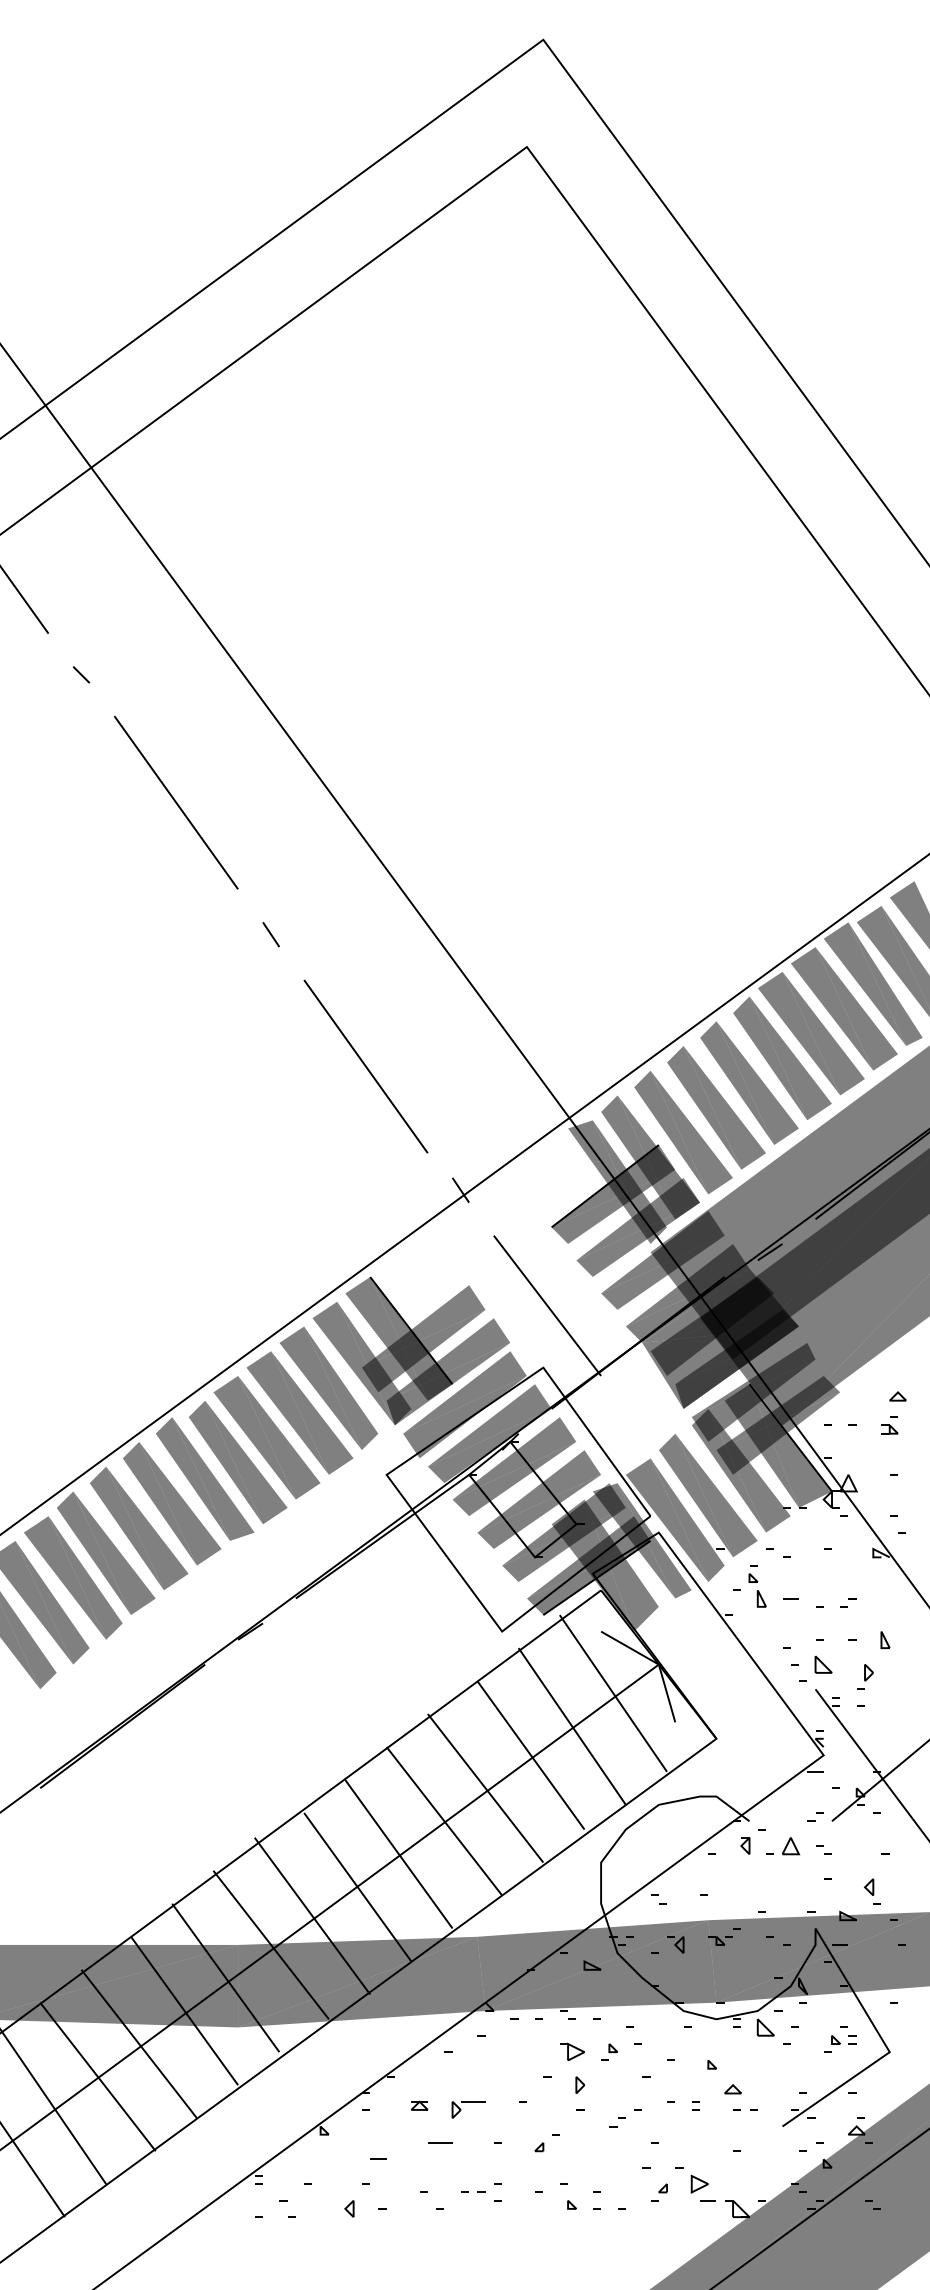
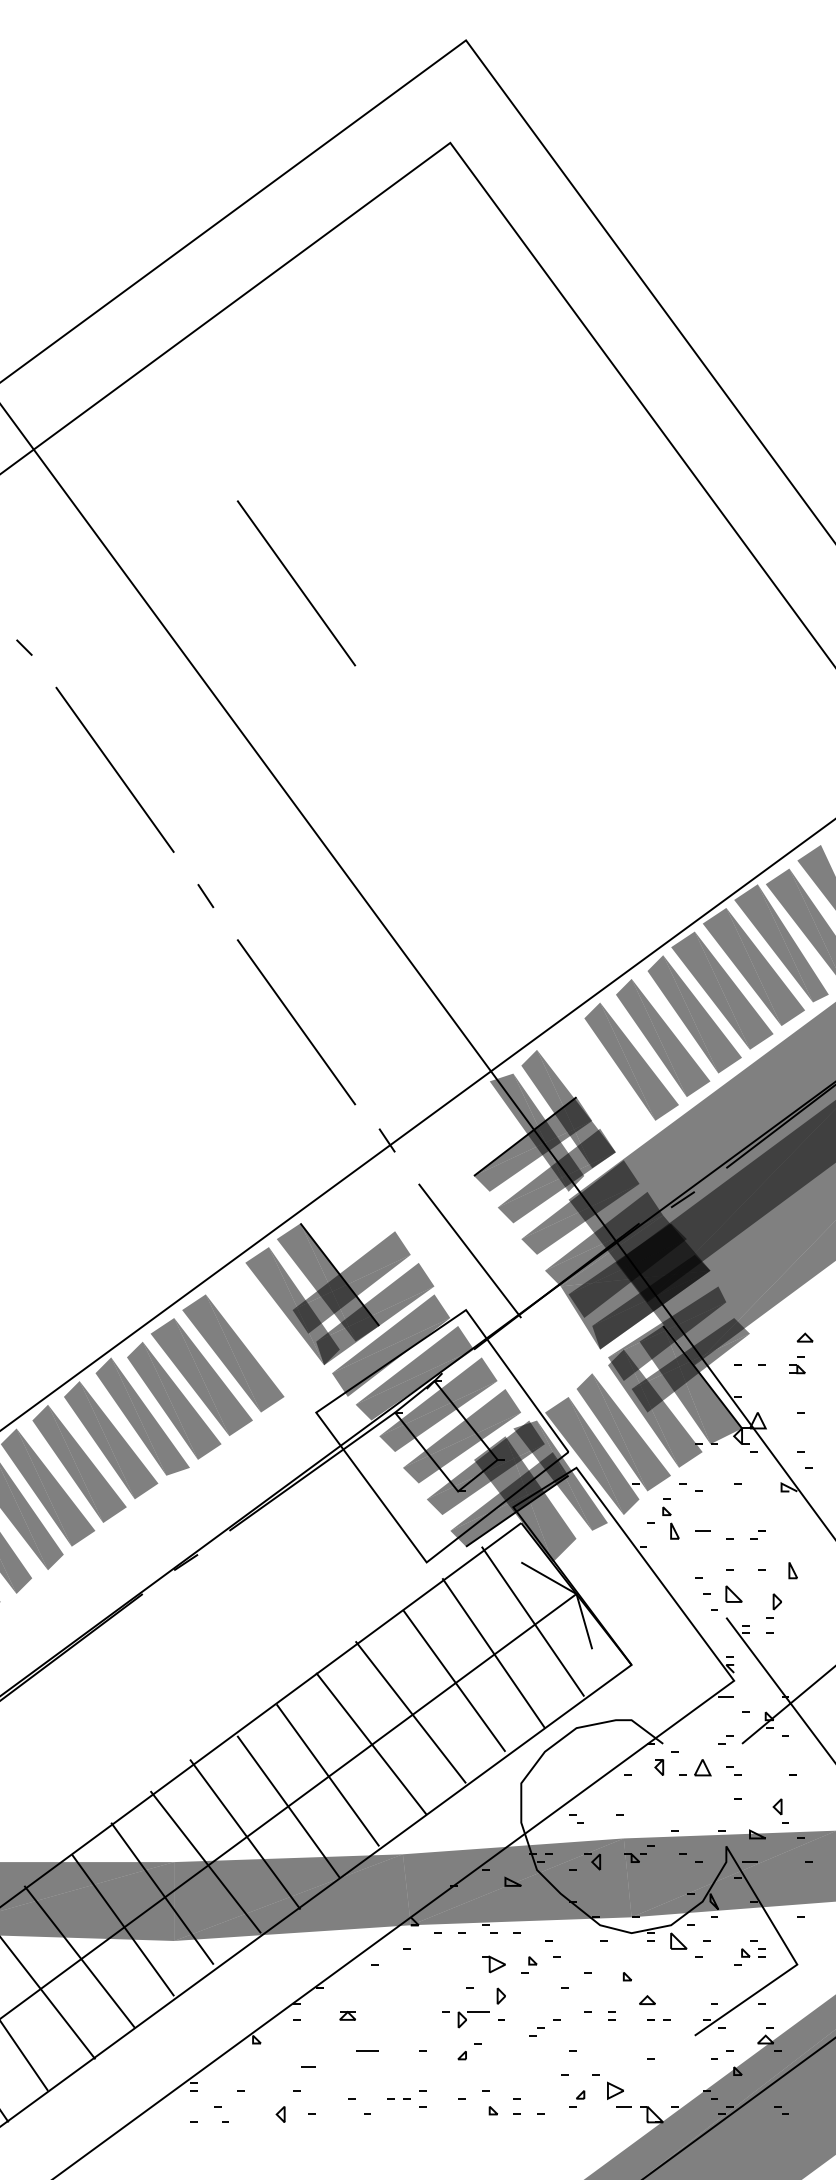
line: (365, 607) -> (296, 583), added
part: (683, 1132) -> (600, 1085), removed
part: (328, 1388) -> (260, 1330), removed
part: (468, 2102) -> (473, 2012), moved

